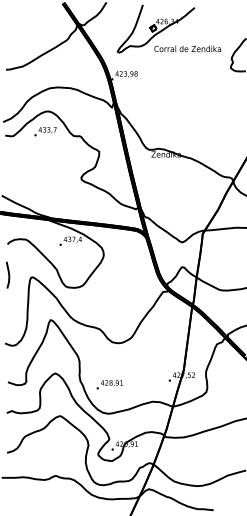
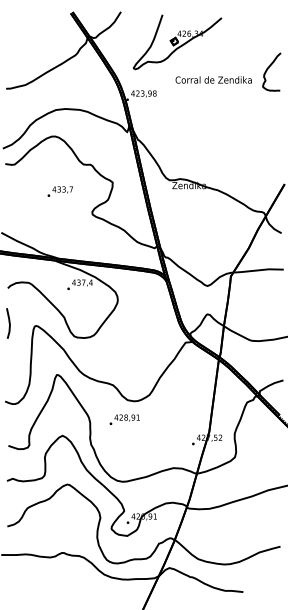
text: (187, 48) -> (213, 79), moved
text: (44, 131) -> (59, 191), moved
text: (109, 384) -> (124, 419), moved

